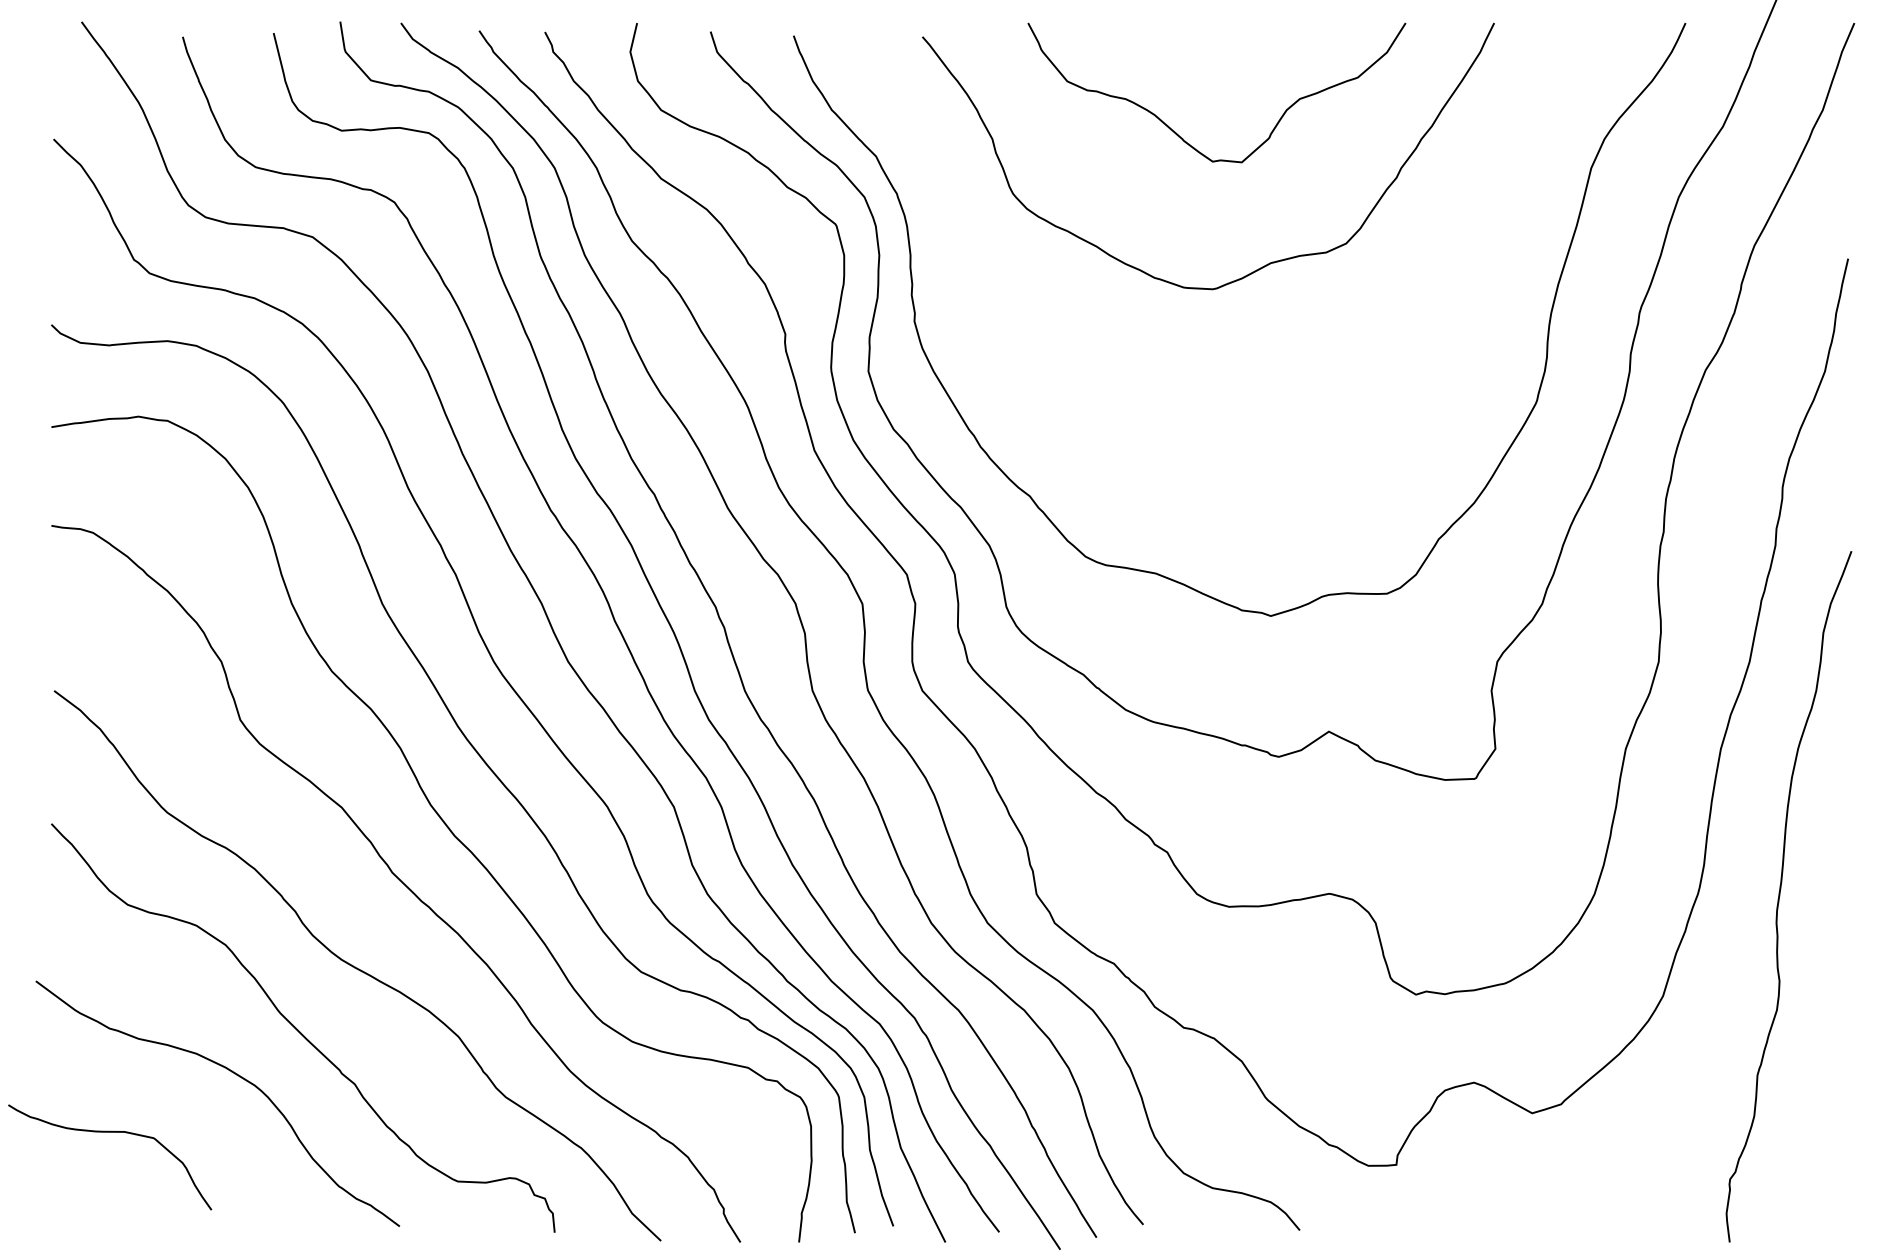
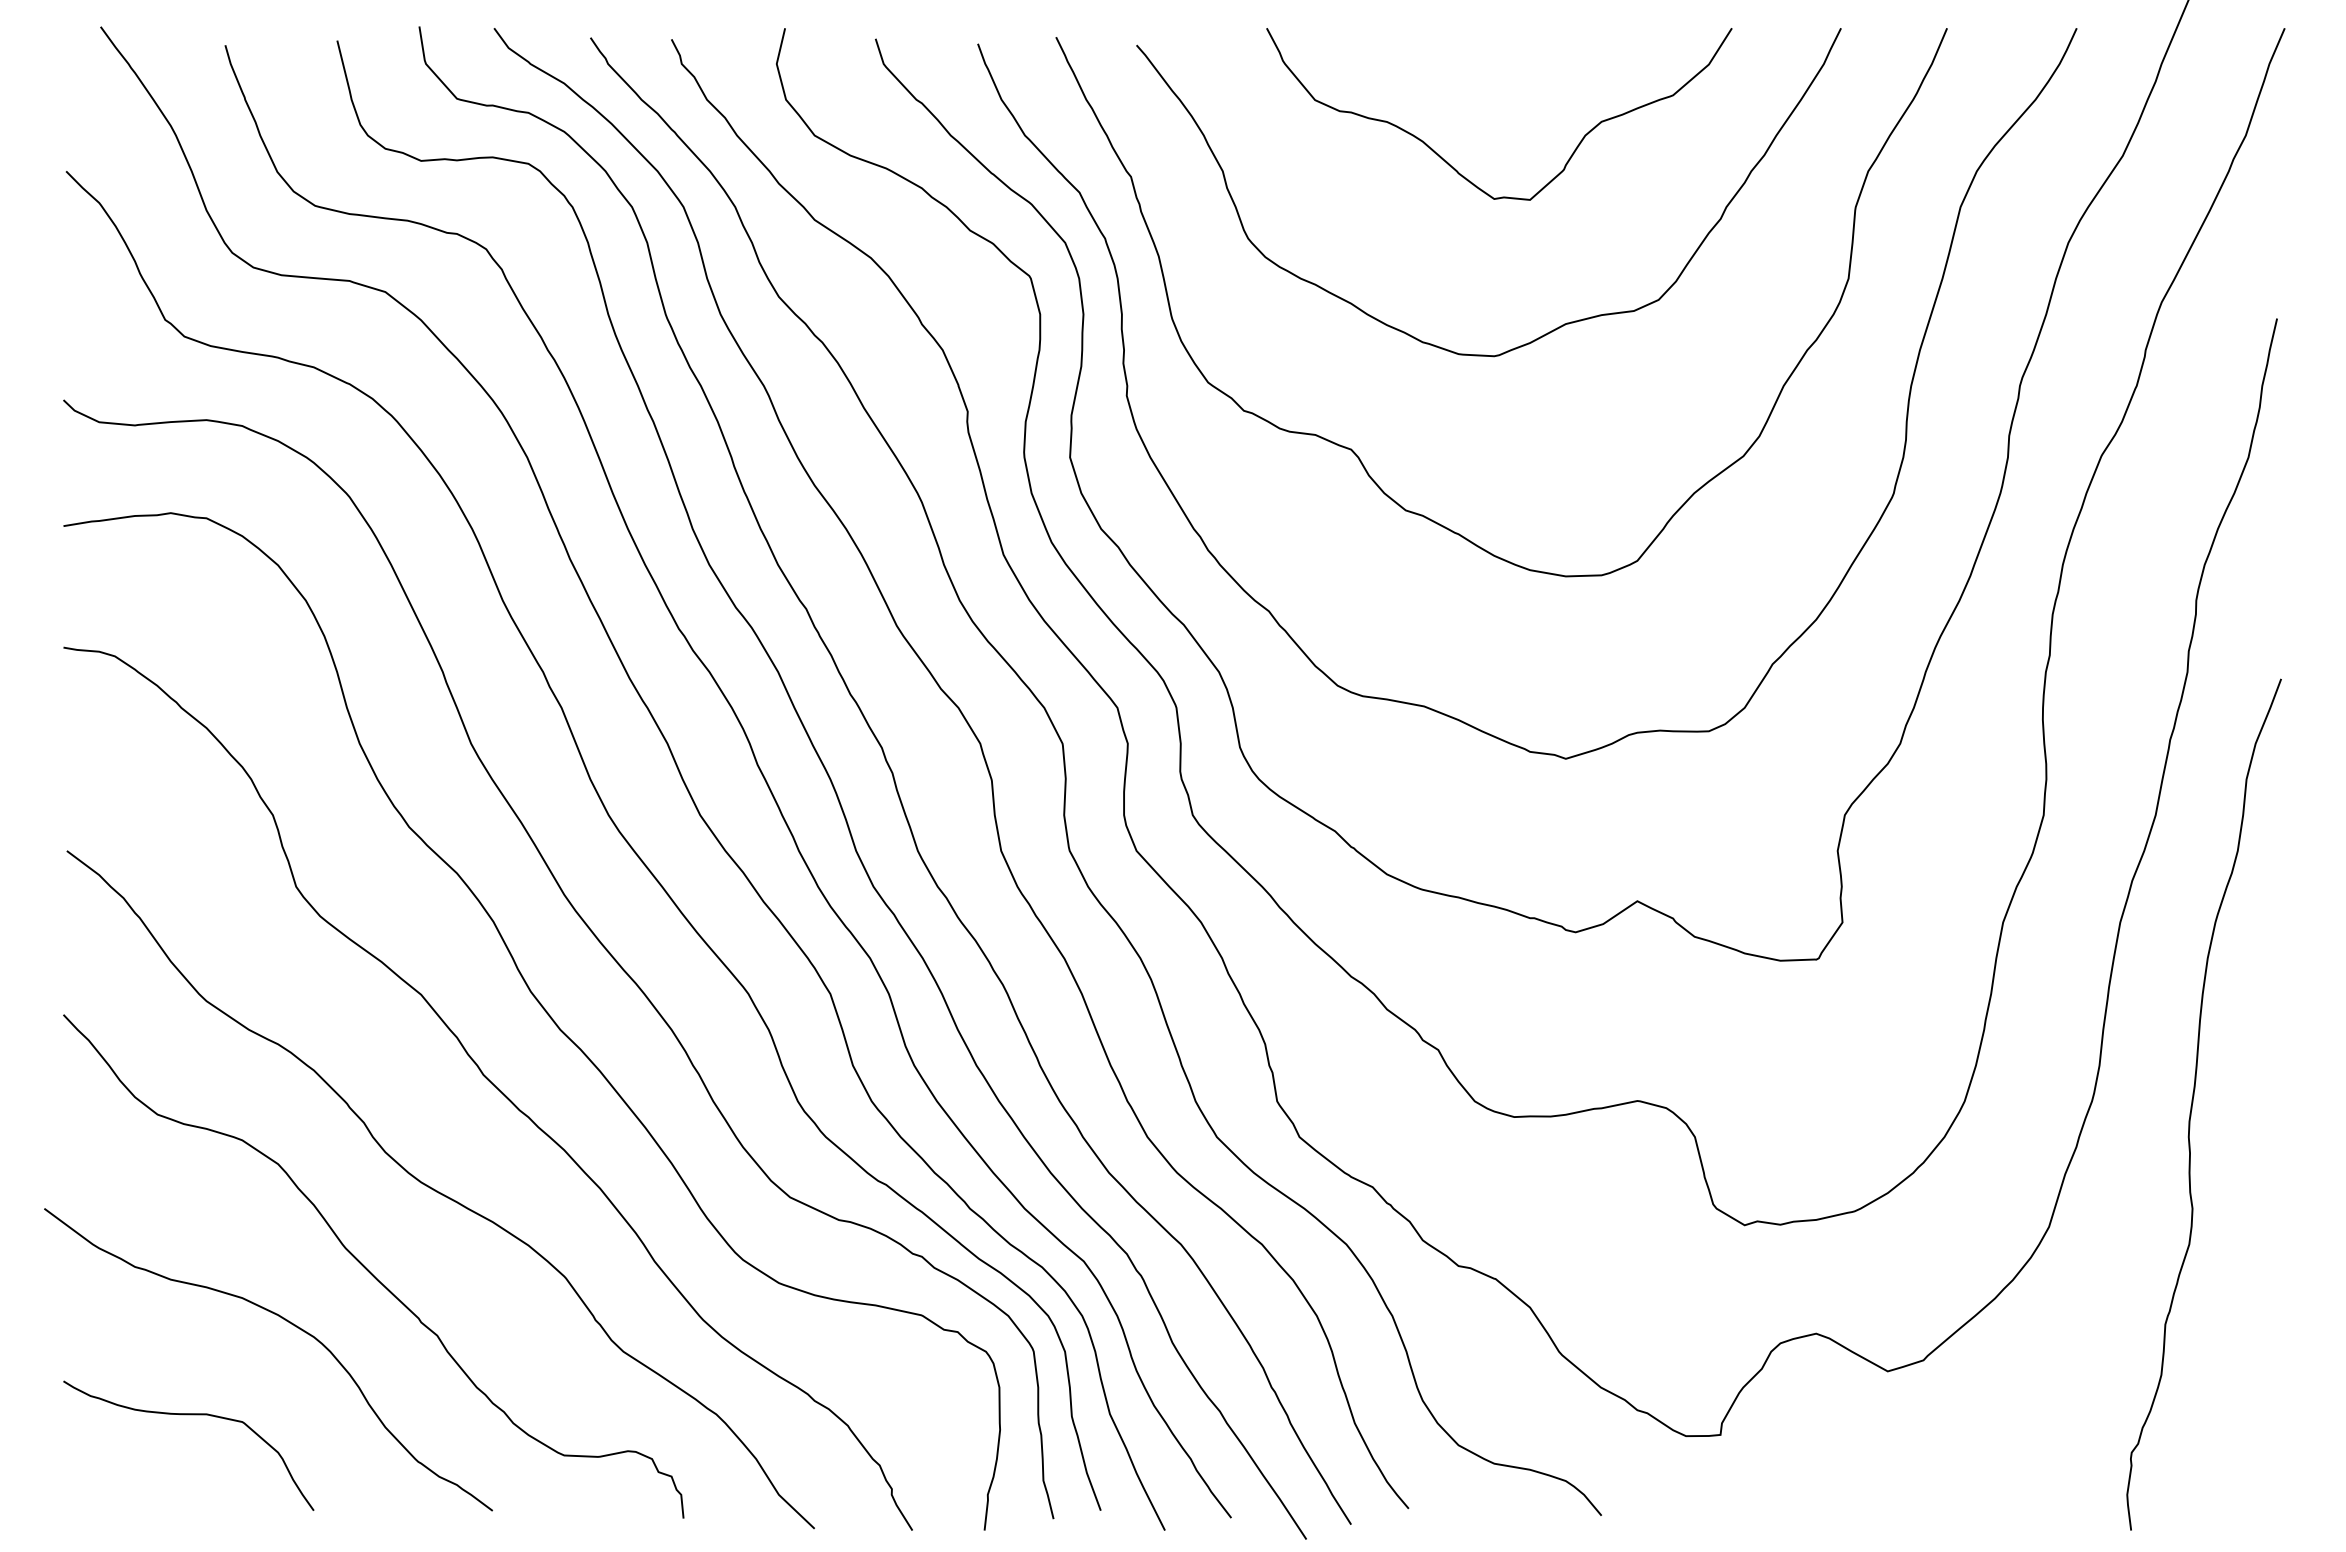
curve: (1098, 365) -> (1353, 450), added
curve: (109, 1132) -> (188, 1415), moved

